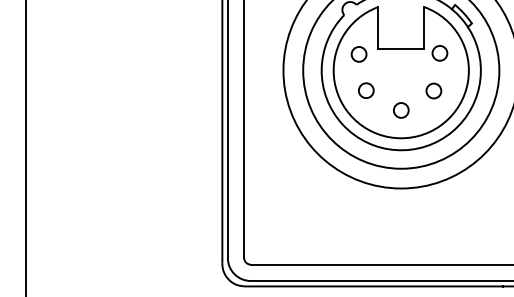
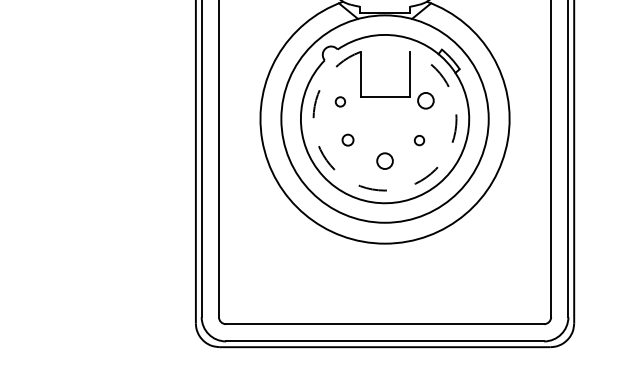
circle: (359, 54) -> (340, 101), size x0.6
circle: (365, 89) -> (347, 139), size x0.7
circle: (433, 90) -> (419, 140), size x0.6
arc: (401, 138) -> (385, 190), solid -> dashed

